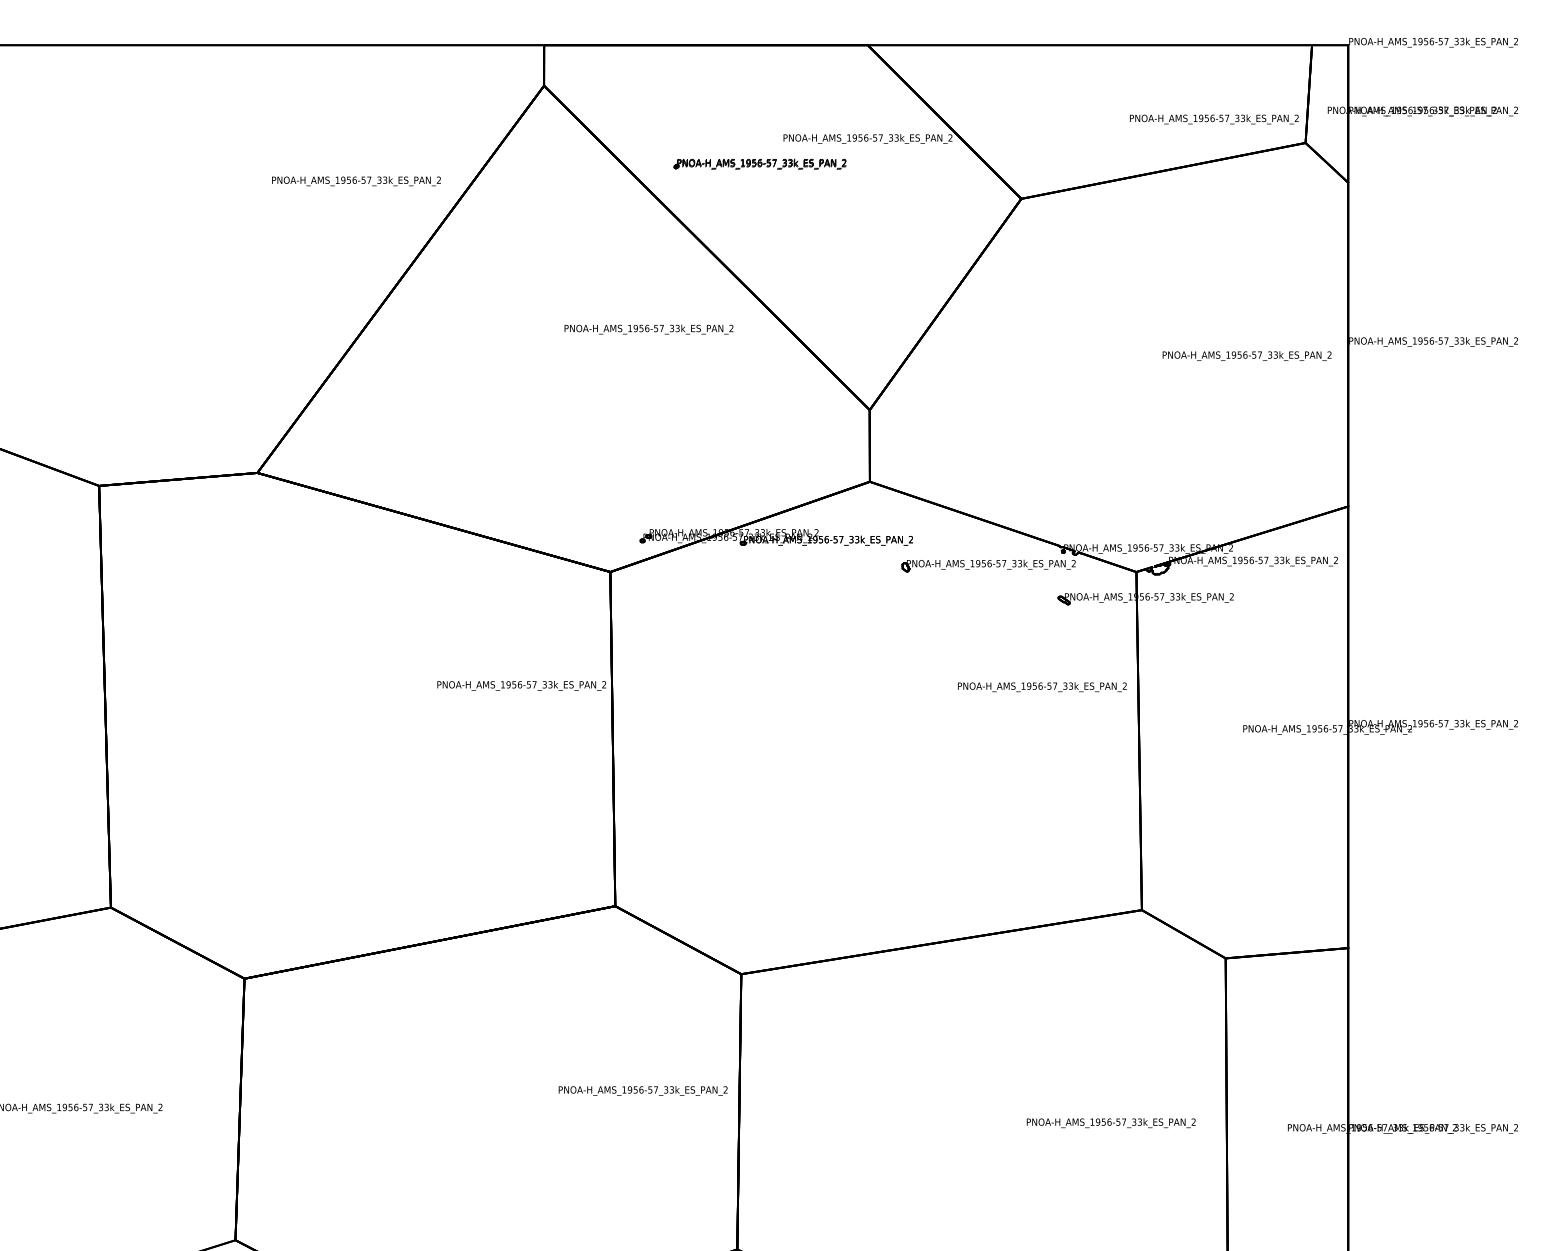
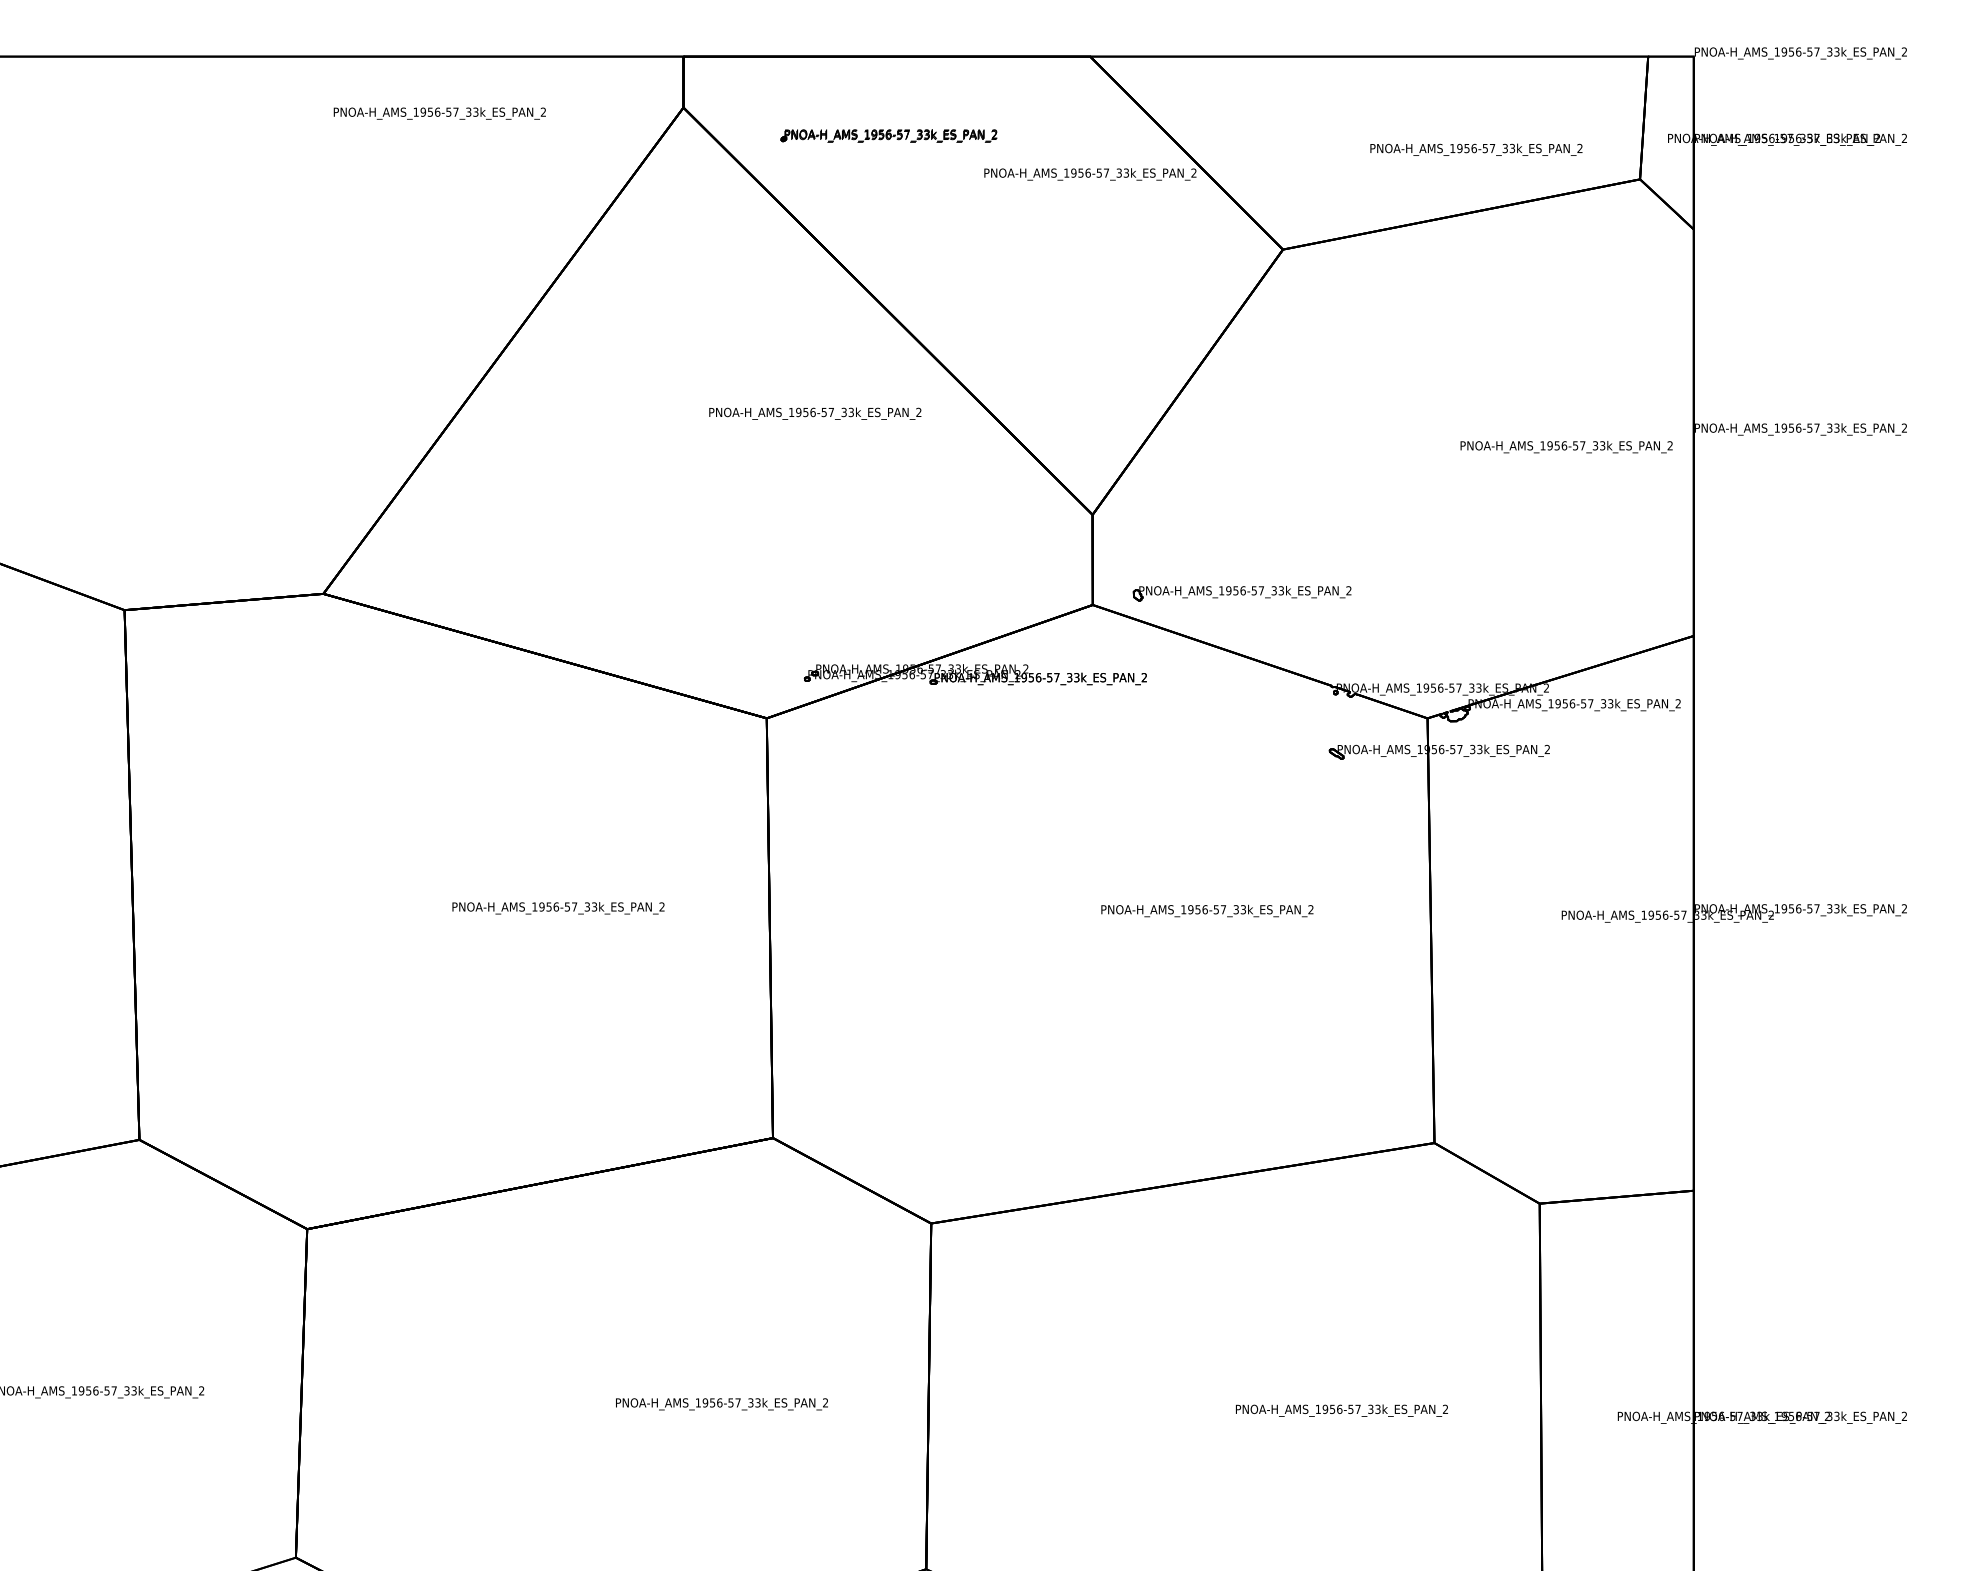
text: (1214, 119) -> (1476, 149), moved
part: (759, 163) -> (888, 135), moved
text: (356, 181) -> (439, 113), moved
part: (988, 565) -> (1241, 593), moved
text: (521, 686) -> (558, 908), moved
text: (1042, 686) -> (1207, 910), moved
text: (642, 1091) -> (721, 1404), moved
text: (1110, 1123) -> (1341, 1410), moved

